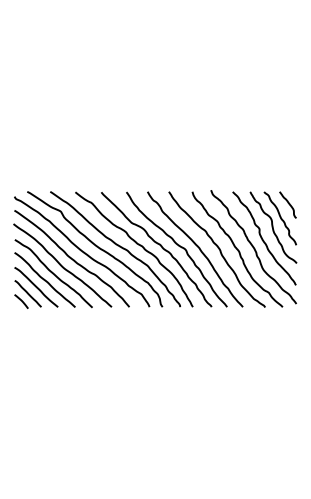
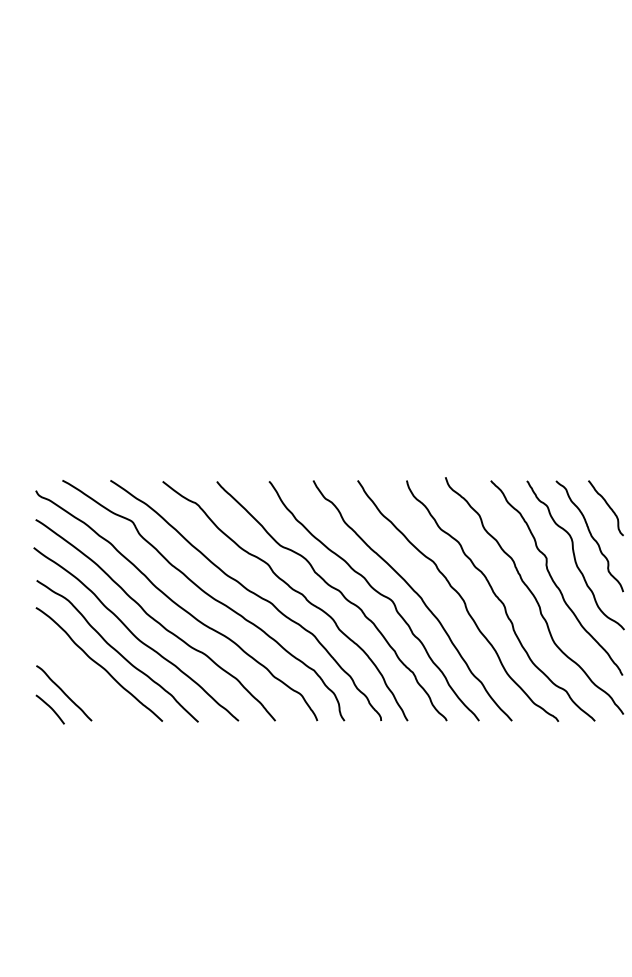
line: (36, 287) -> (81, 680), removed

